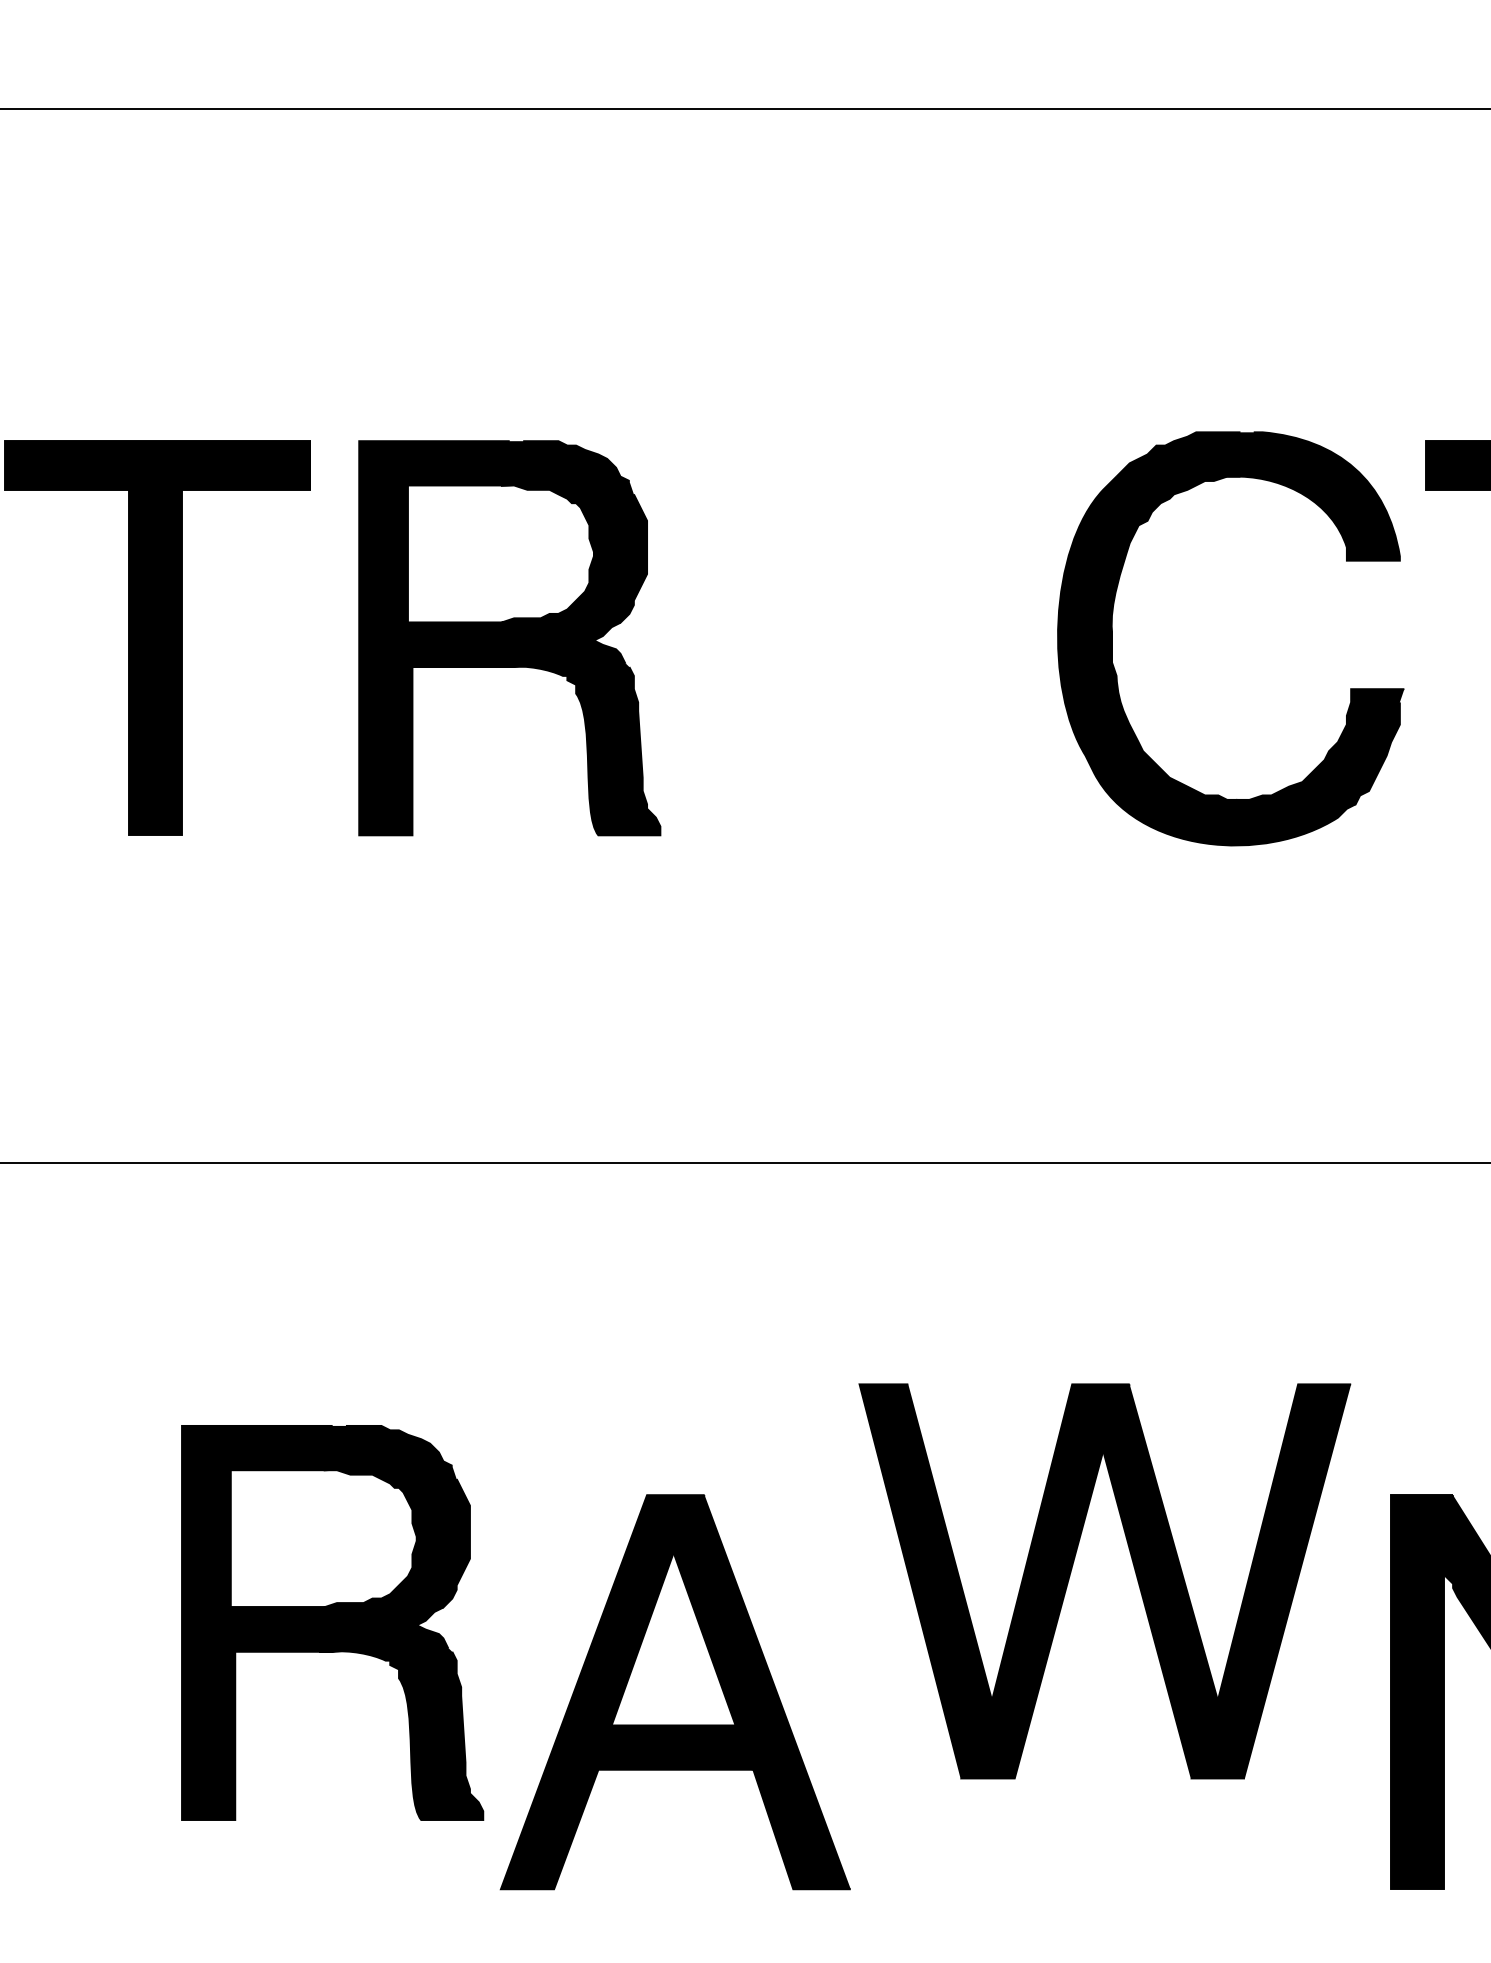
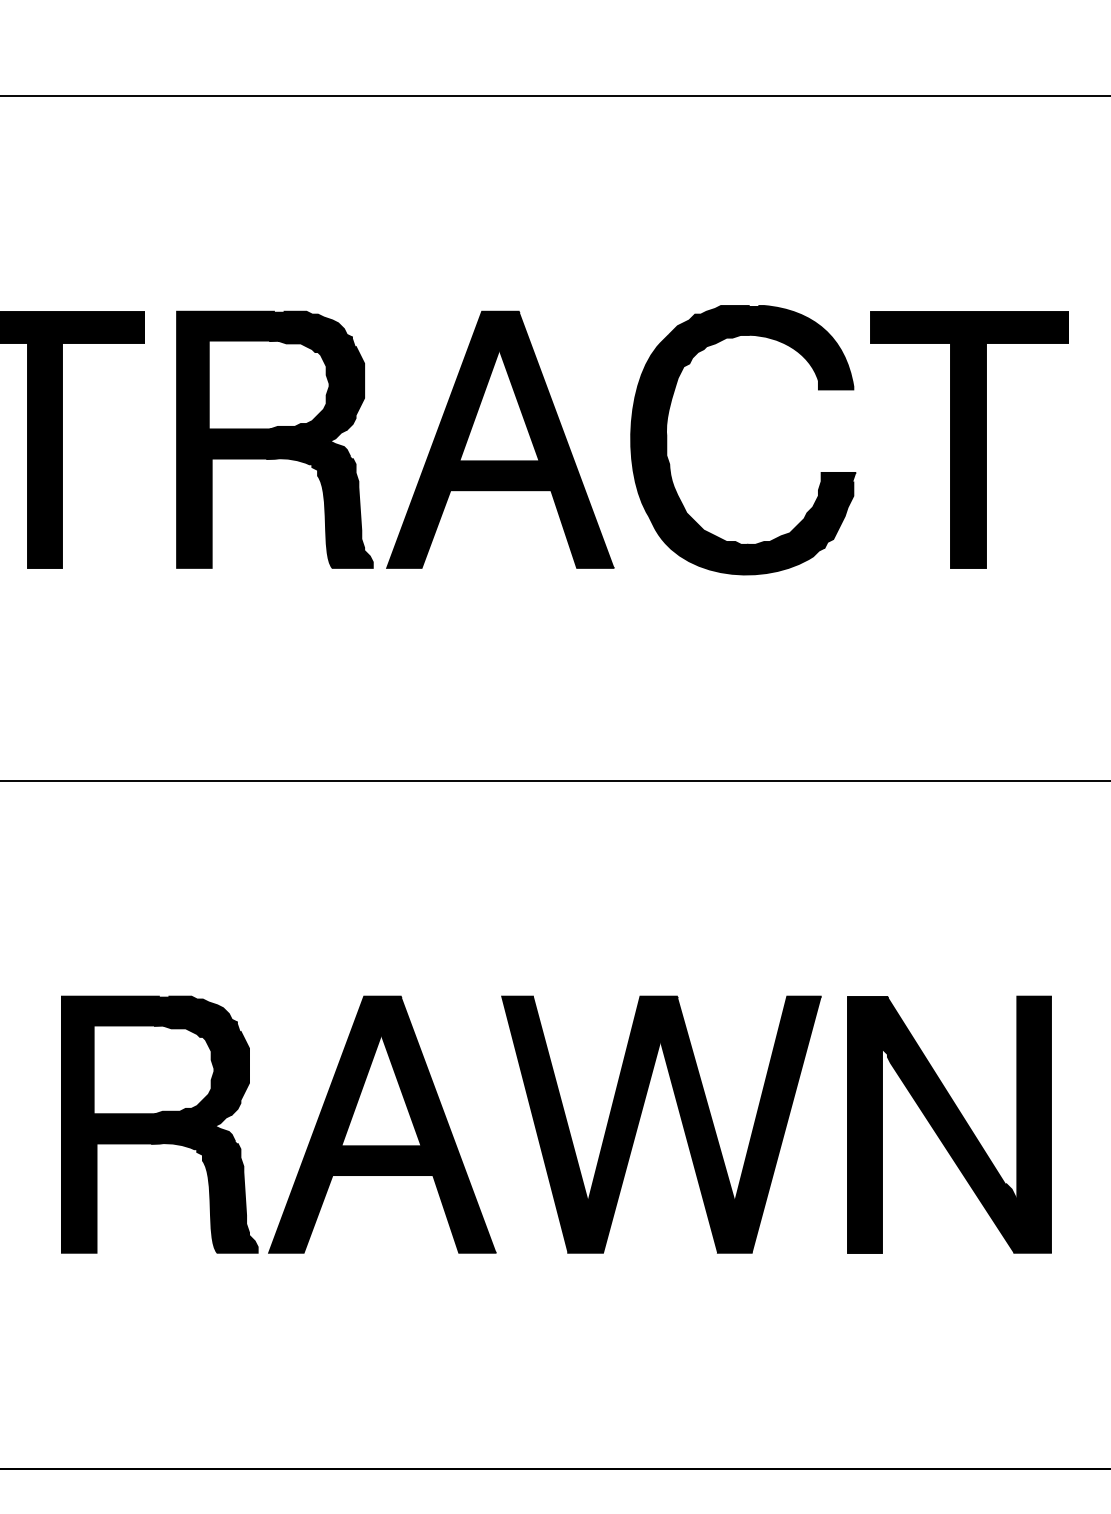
part: (856, 637) -> (500, 439), added
part: (1133, 1571) -> (680, 1118), moved
part: (332, 1622) -> (159, 1124), moved

